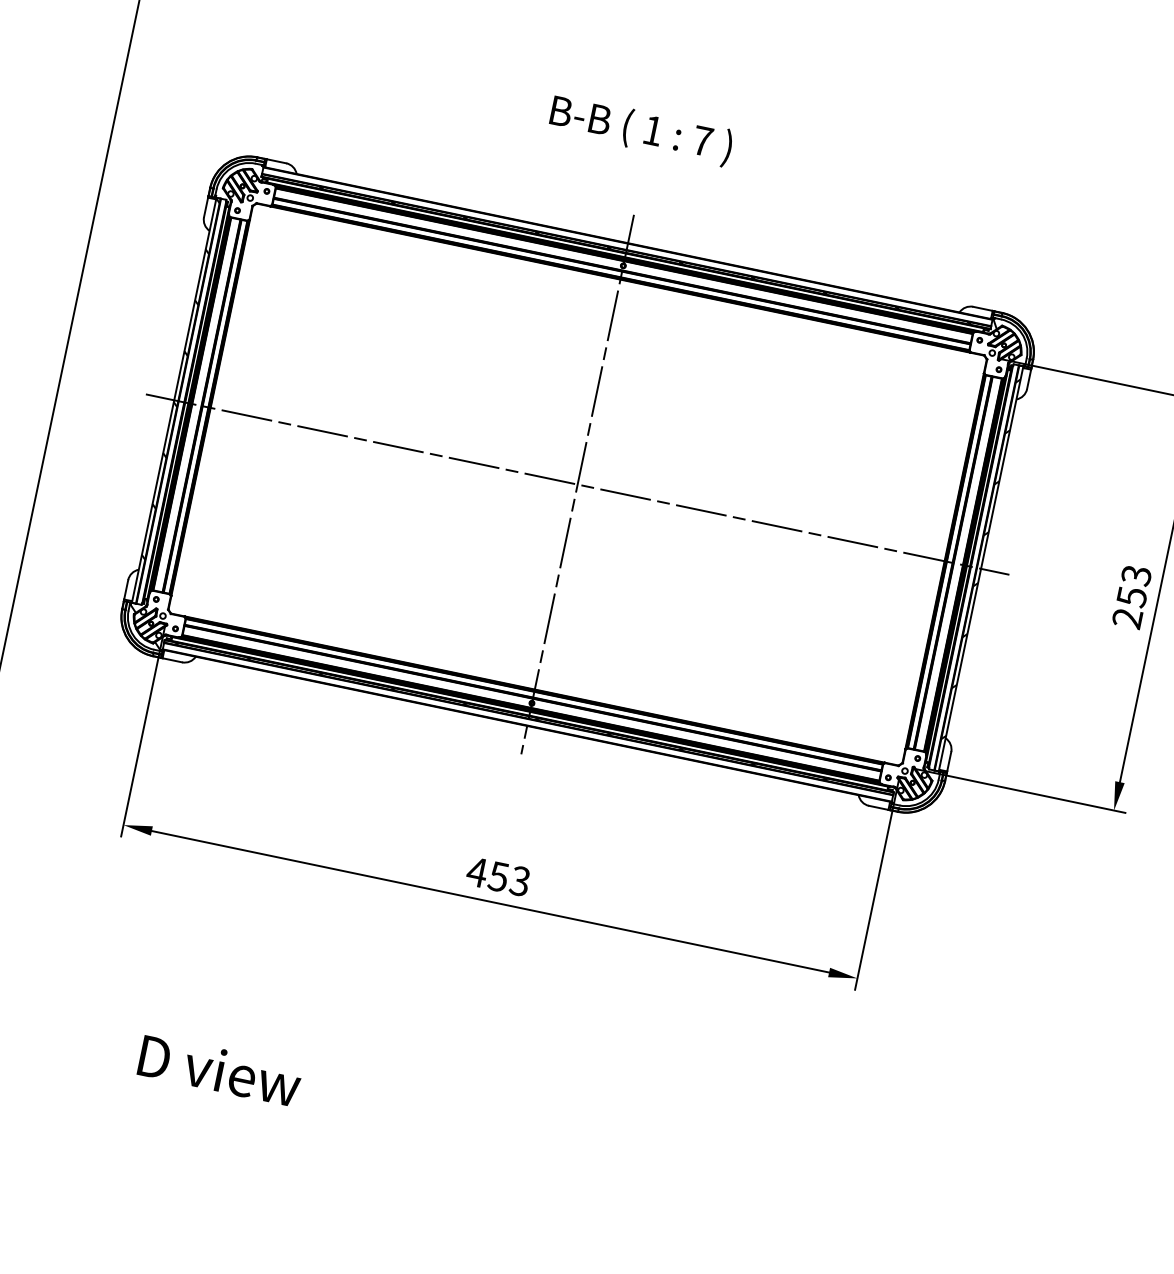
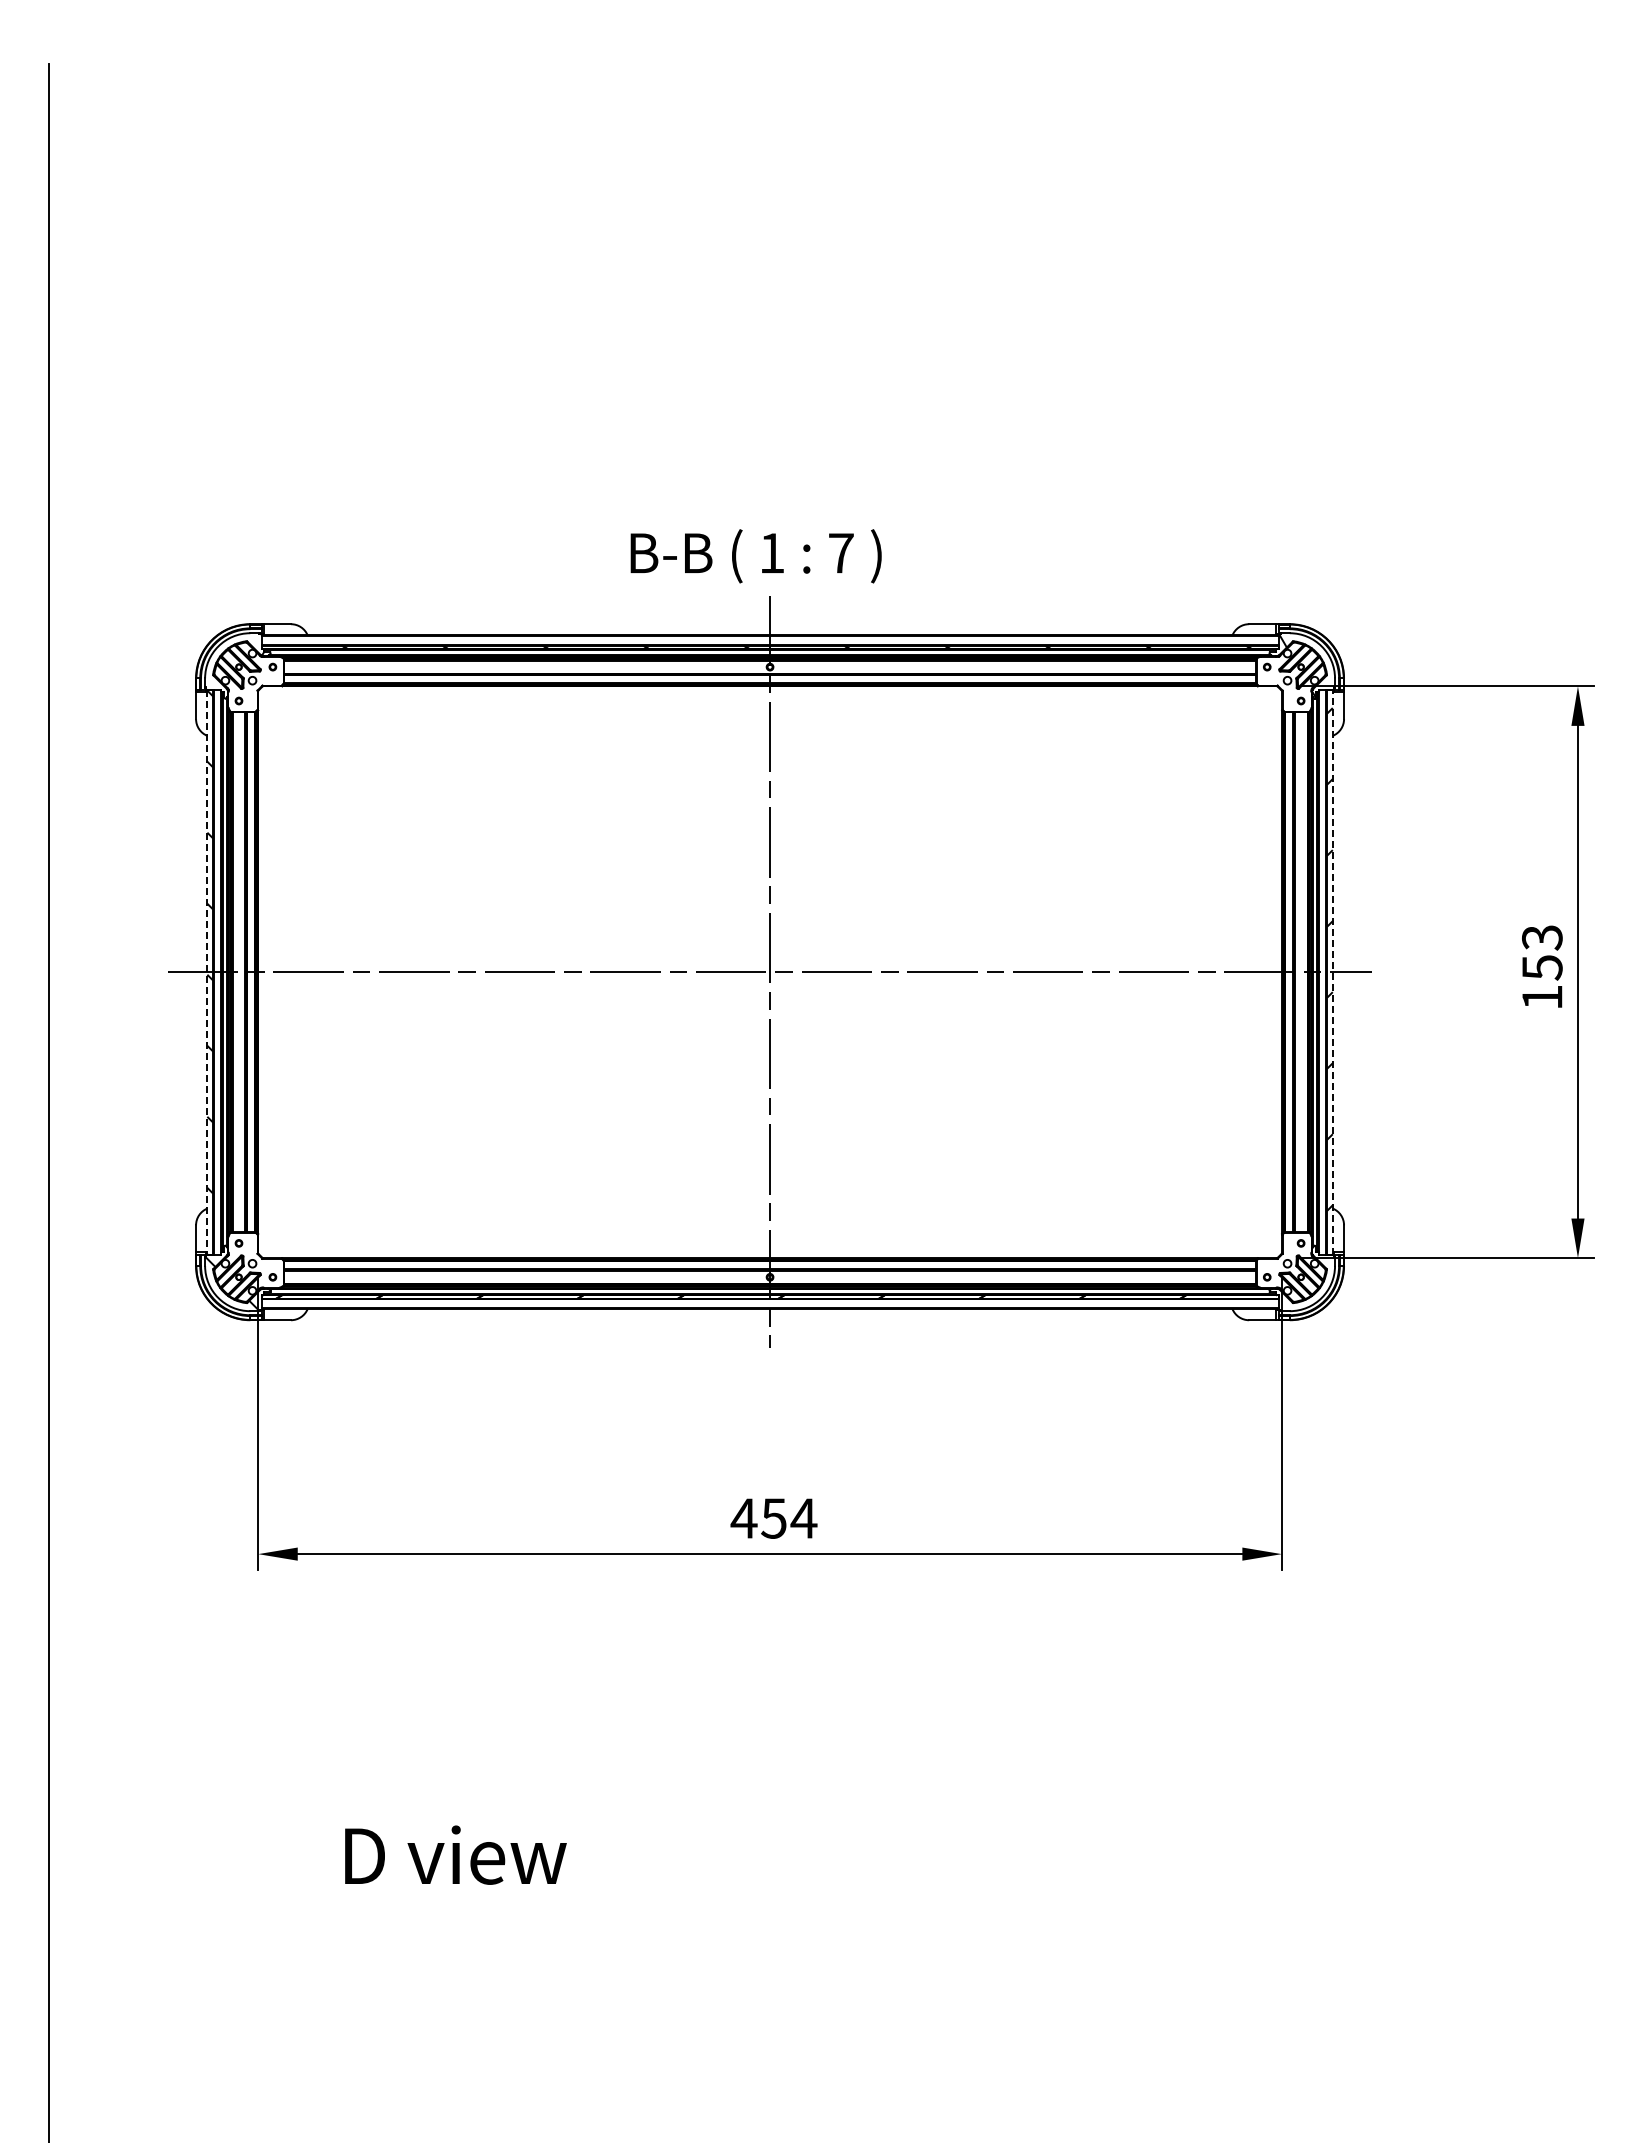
text: (640, 130) -> (755, 556), moved
line: (174, 400) -> (207, 972), solid -> dashed
line: (980, 568) -> (1332, 971), solid -> dashed
text: (1127, 618) -> (1542, 997), 253 -> 153
text: (519, 881) -> (803, 1518), 453 -> 454

